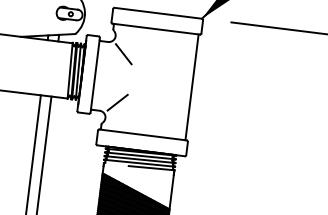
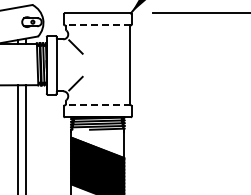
line: (155, 29) -> (97, 25), solid -> dashed
line: (142, 135) -> (97, 105), solid -> dashed

